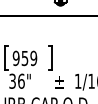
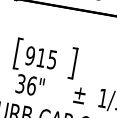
text: (29, 58) -> (46, 59), 959 -> 915

